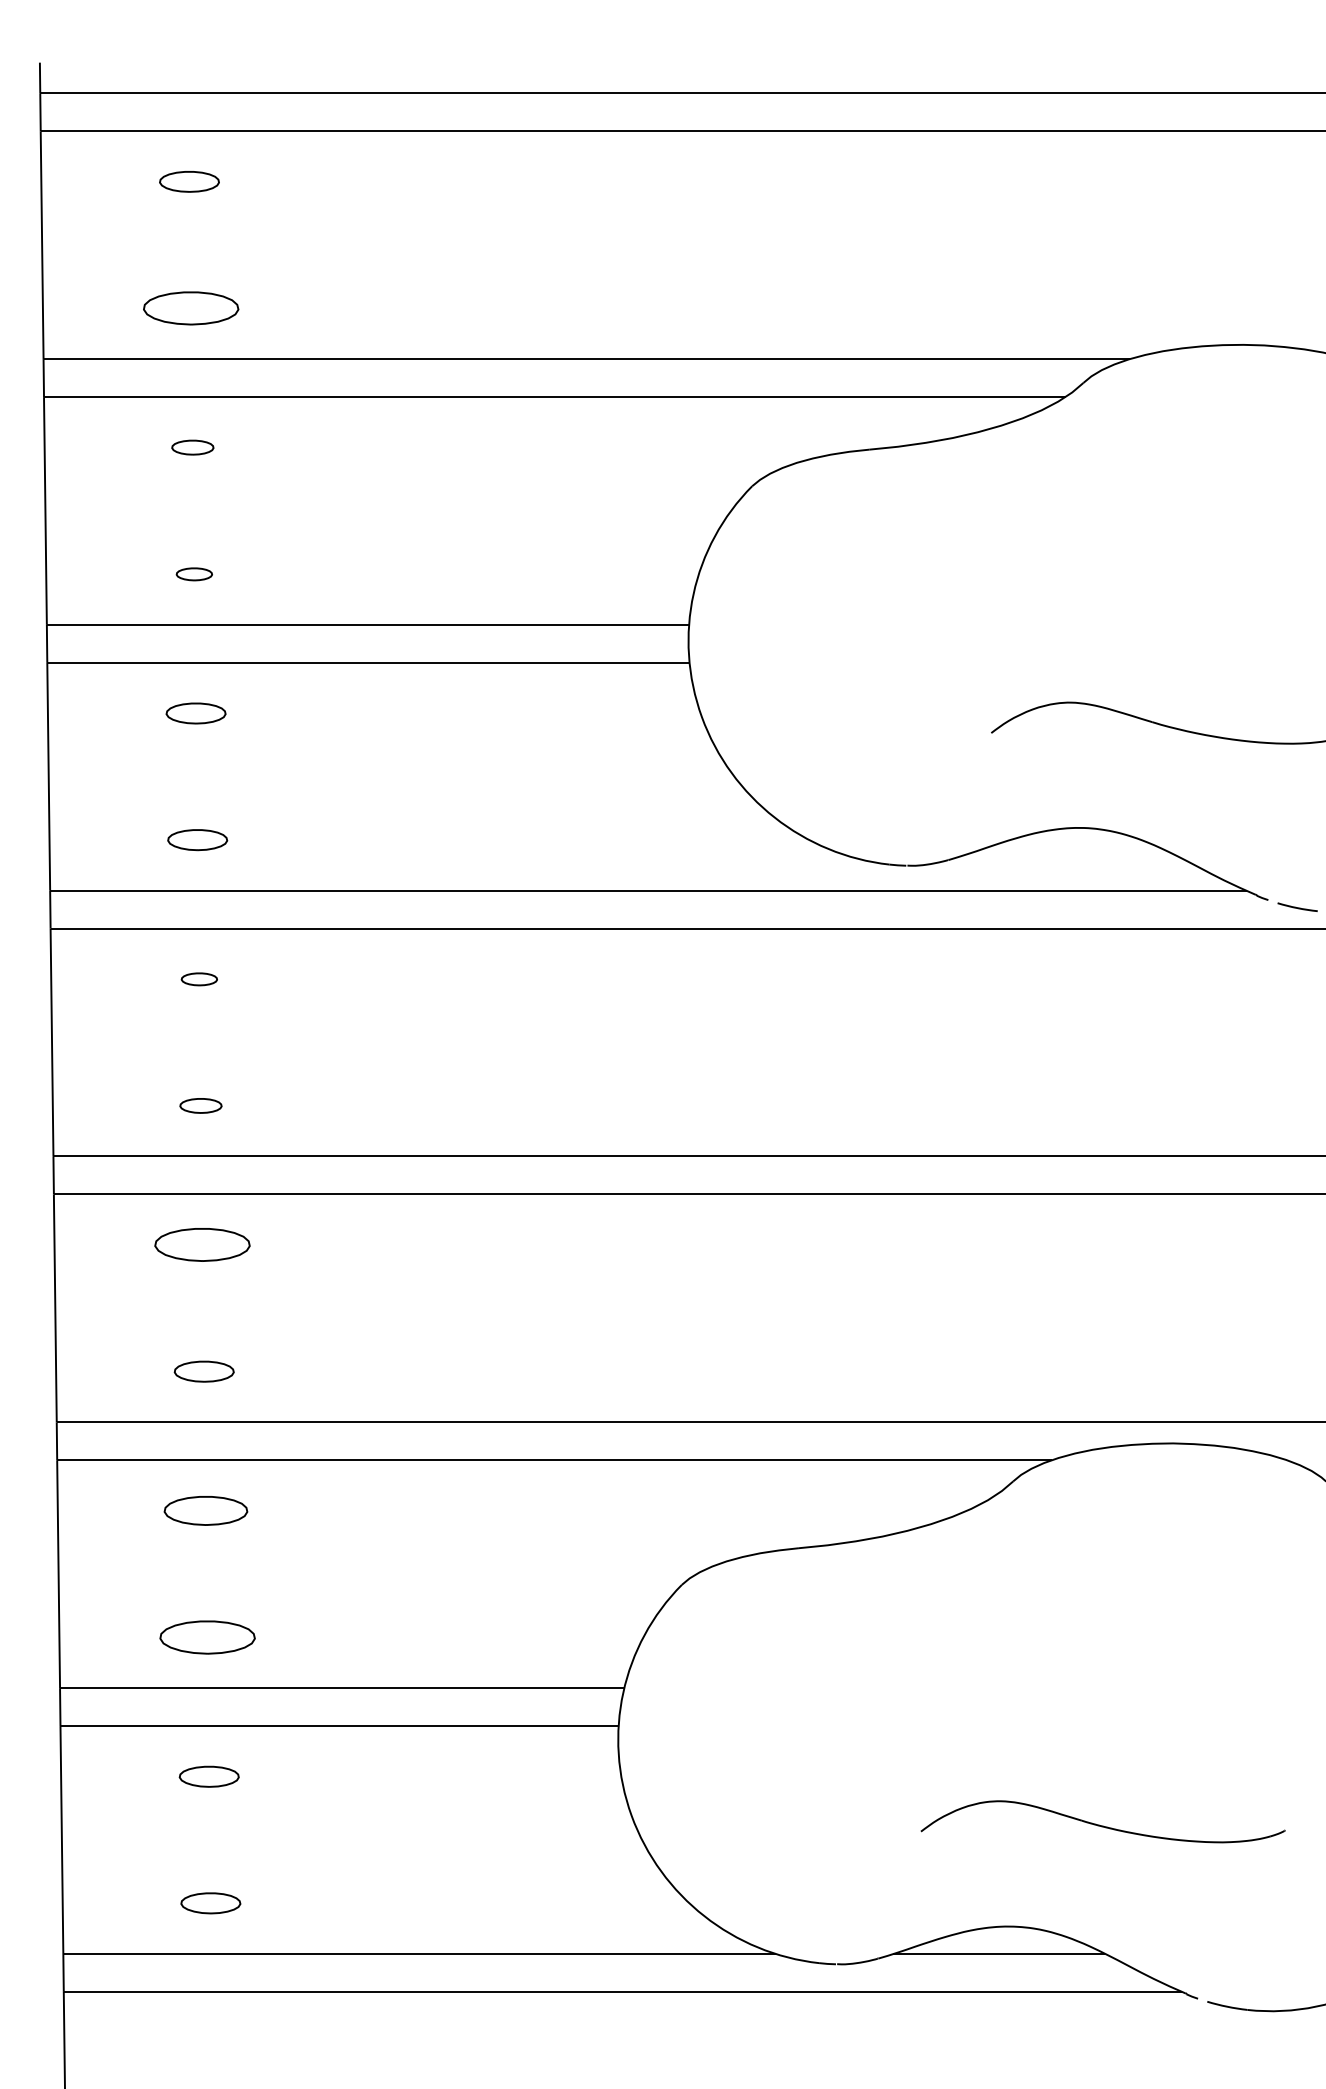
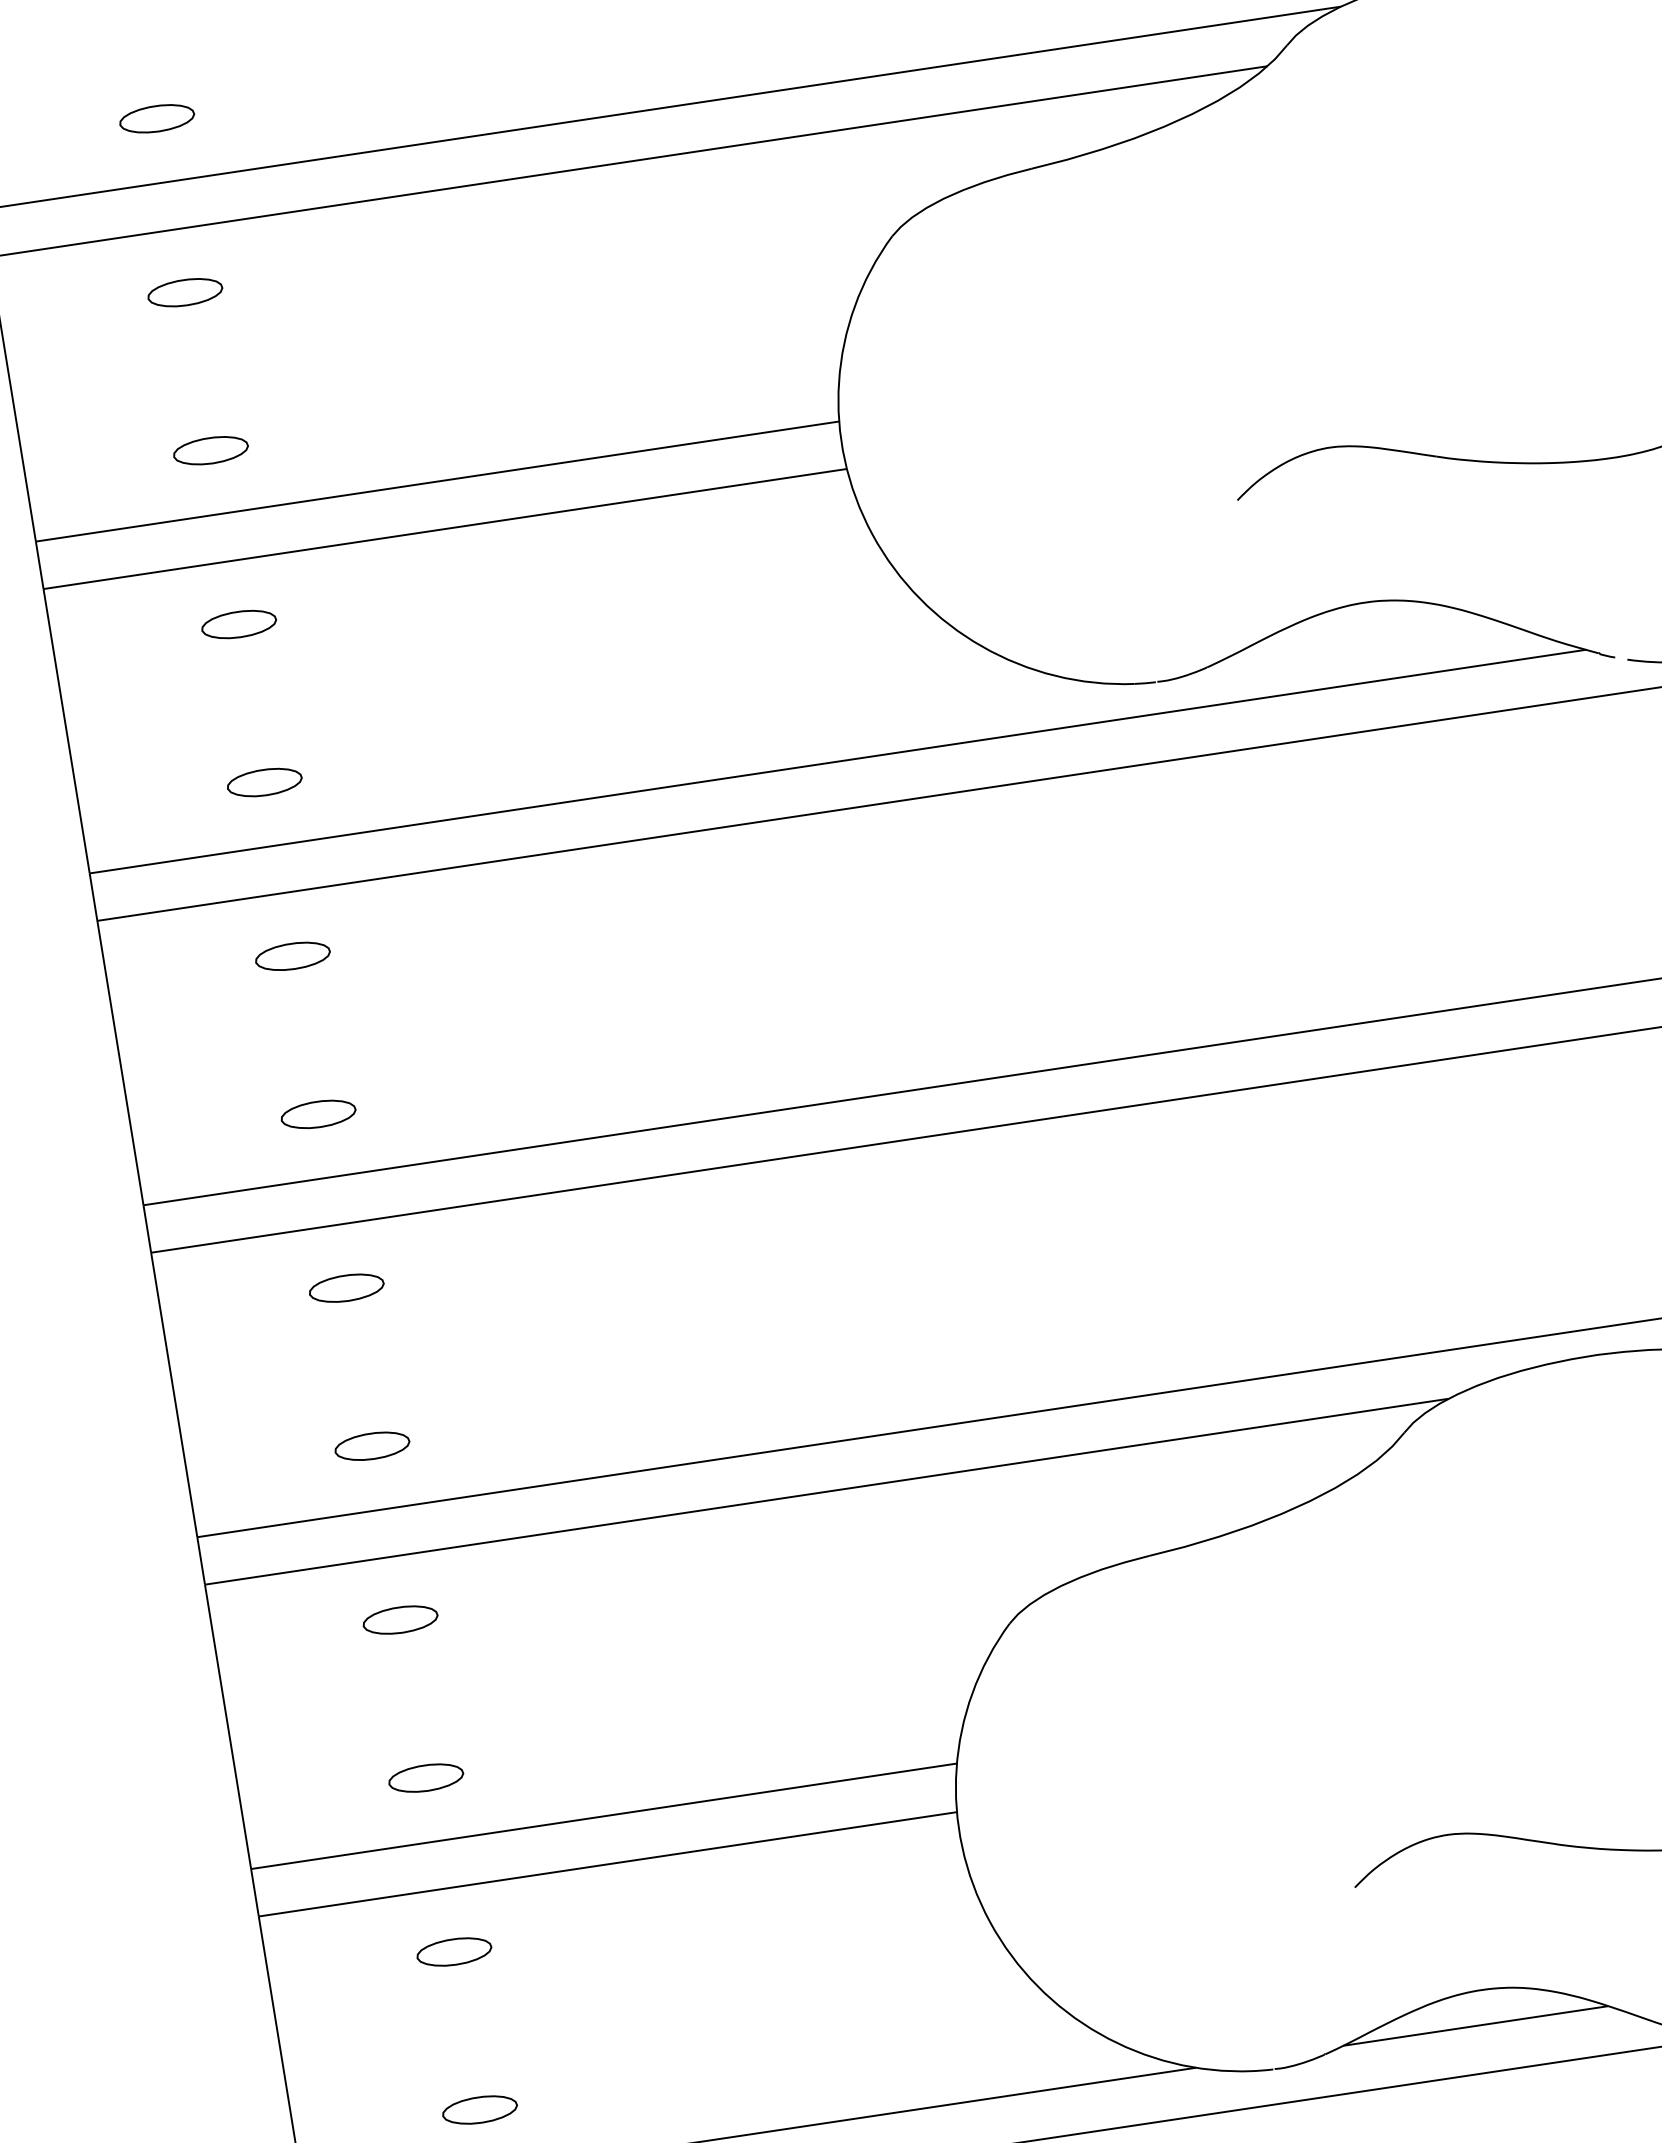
part: (190, 308) -> (156, 119), size x0.62
part: (192, 447) -> (184, 292), size x1.43
part: (194, 574) -> (211, 450), size x1.67
part: (199, 979) -> (293, 956), size x1.67
part: (200, 1105) -> (317, 1114), size x1.43
part: (202, 1245) -> (346, 1288), size x0.62
part: (205, 1510) -> (399, 1619), size x0.71
part: (207, 1637) -> (426, 1778), size x0.62

